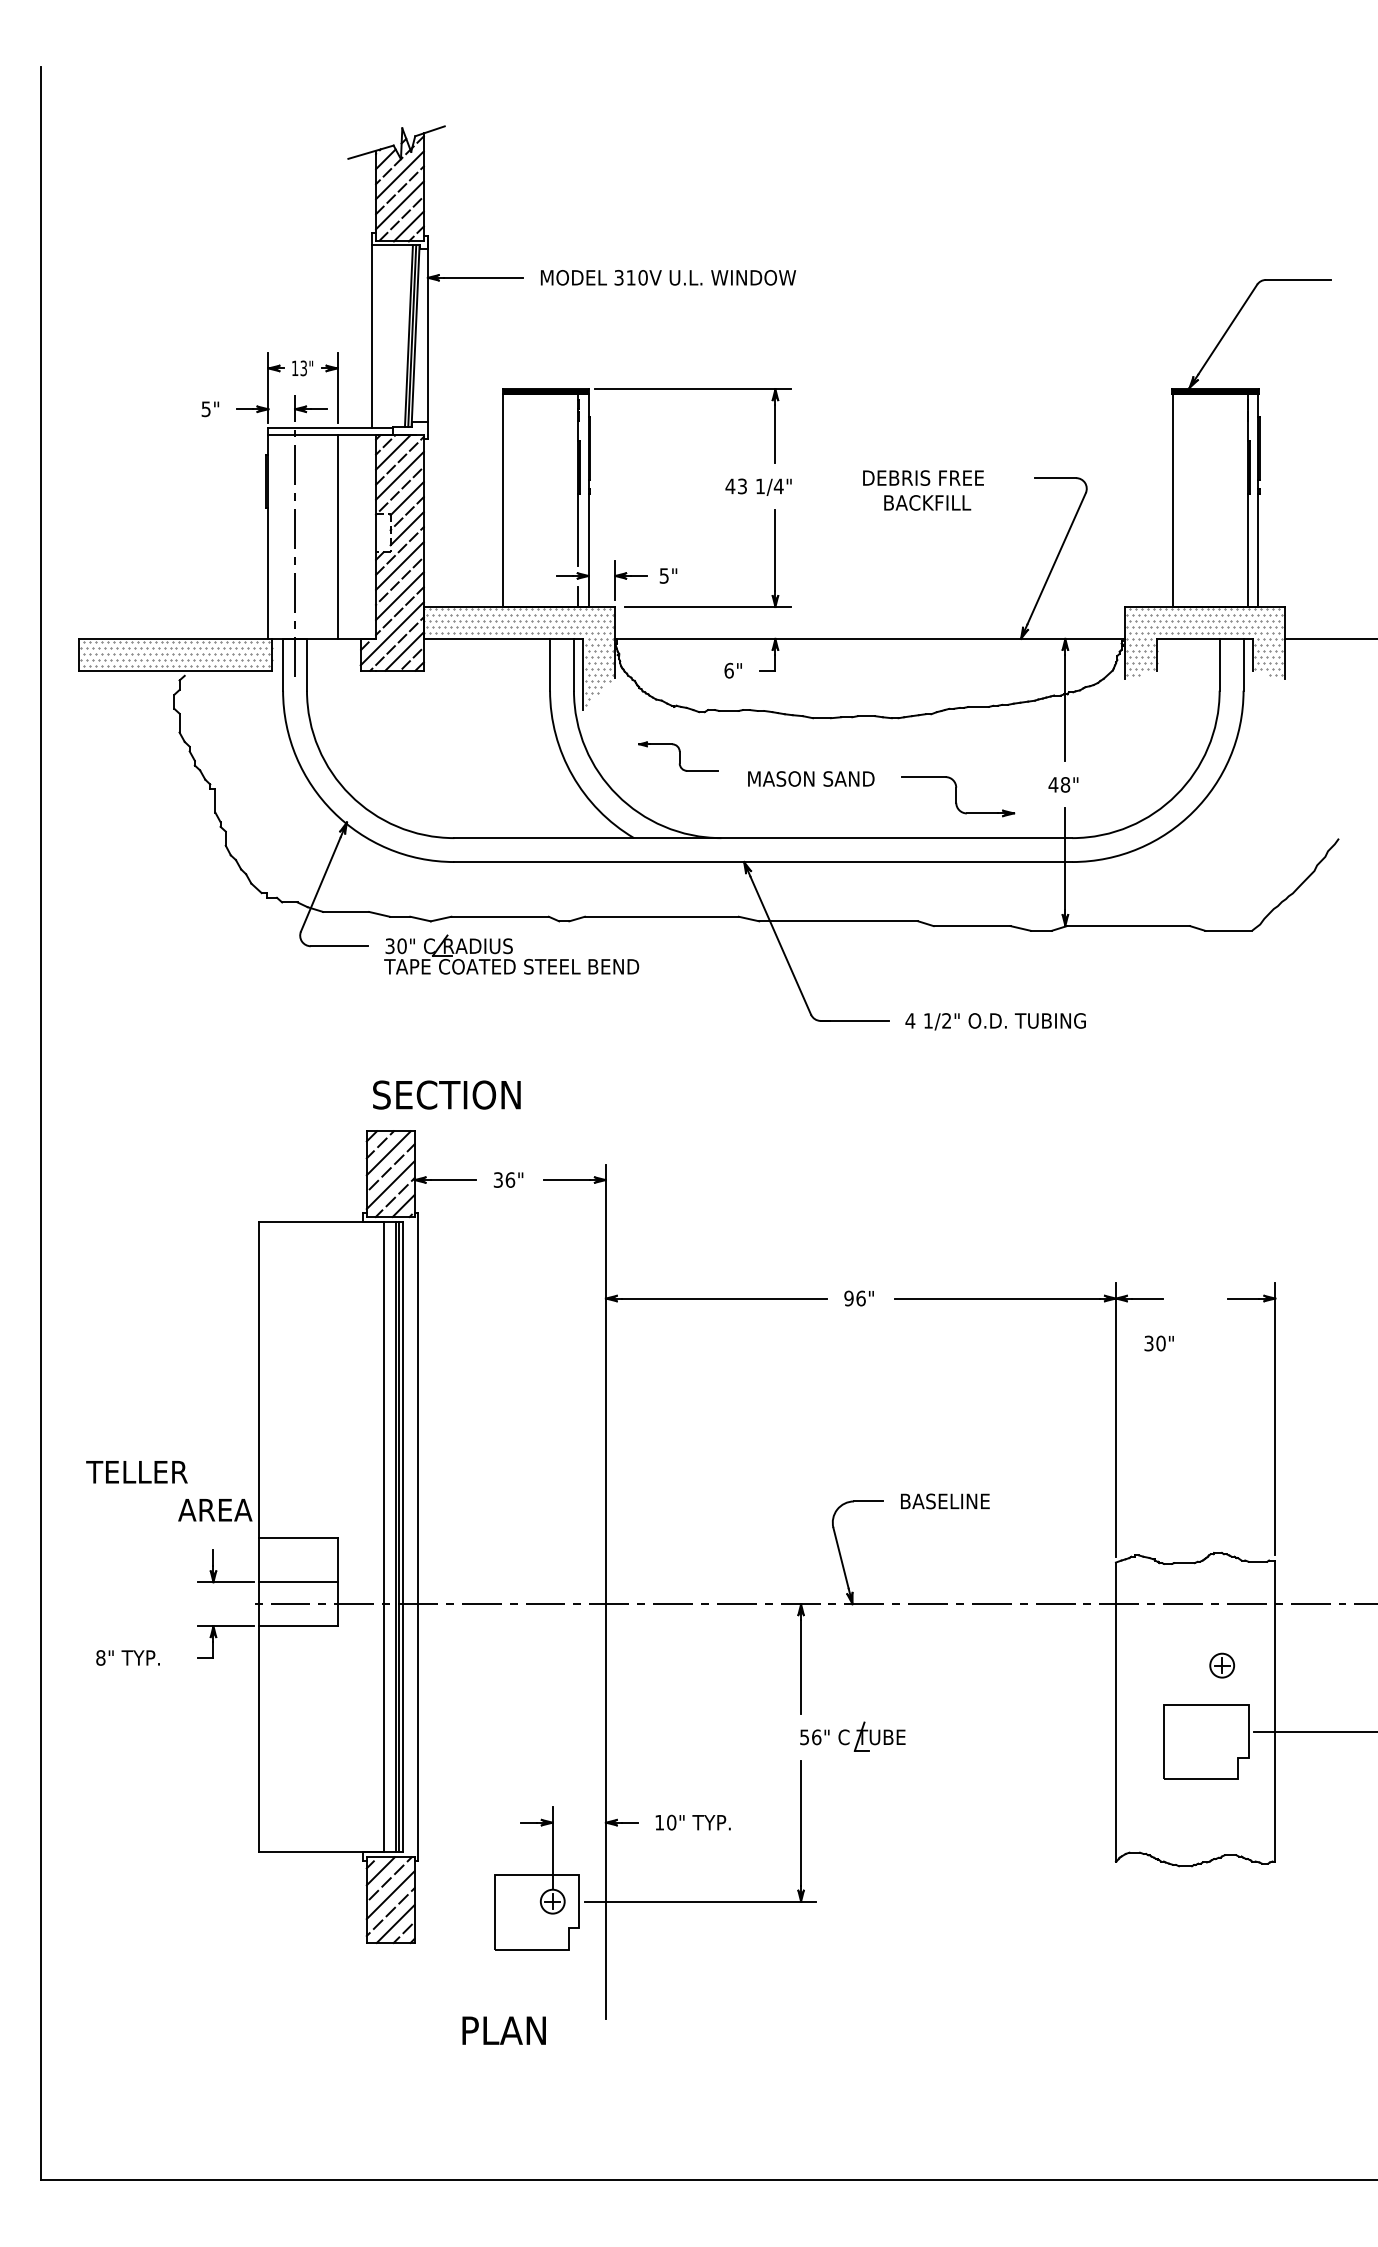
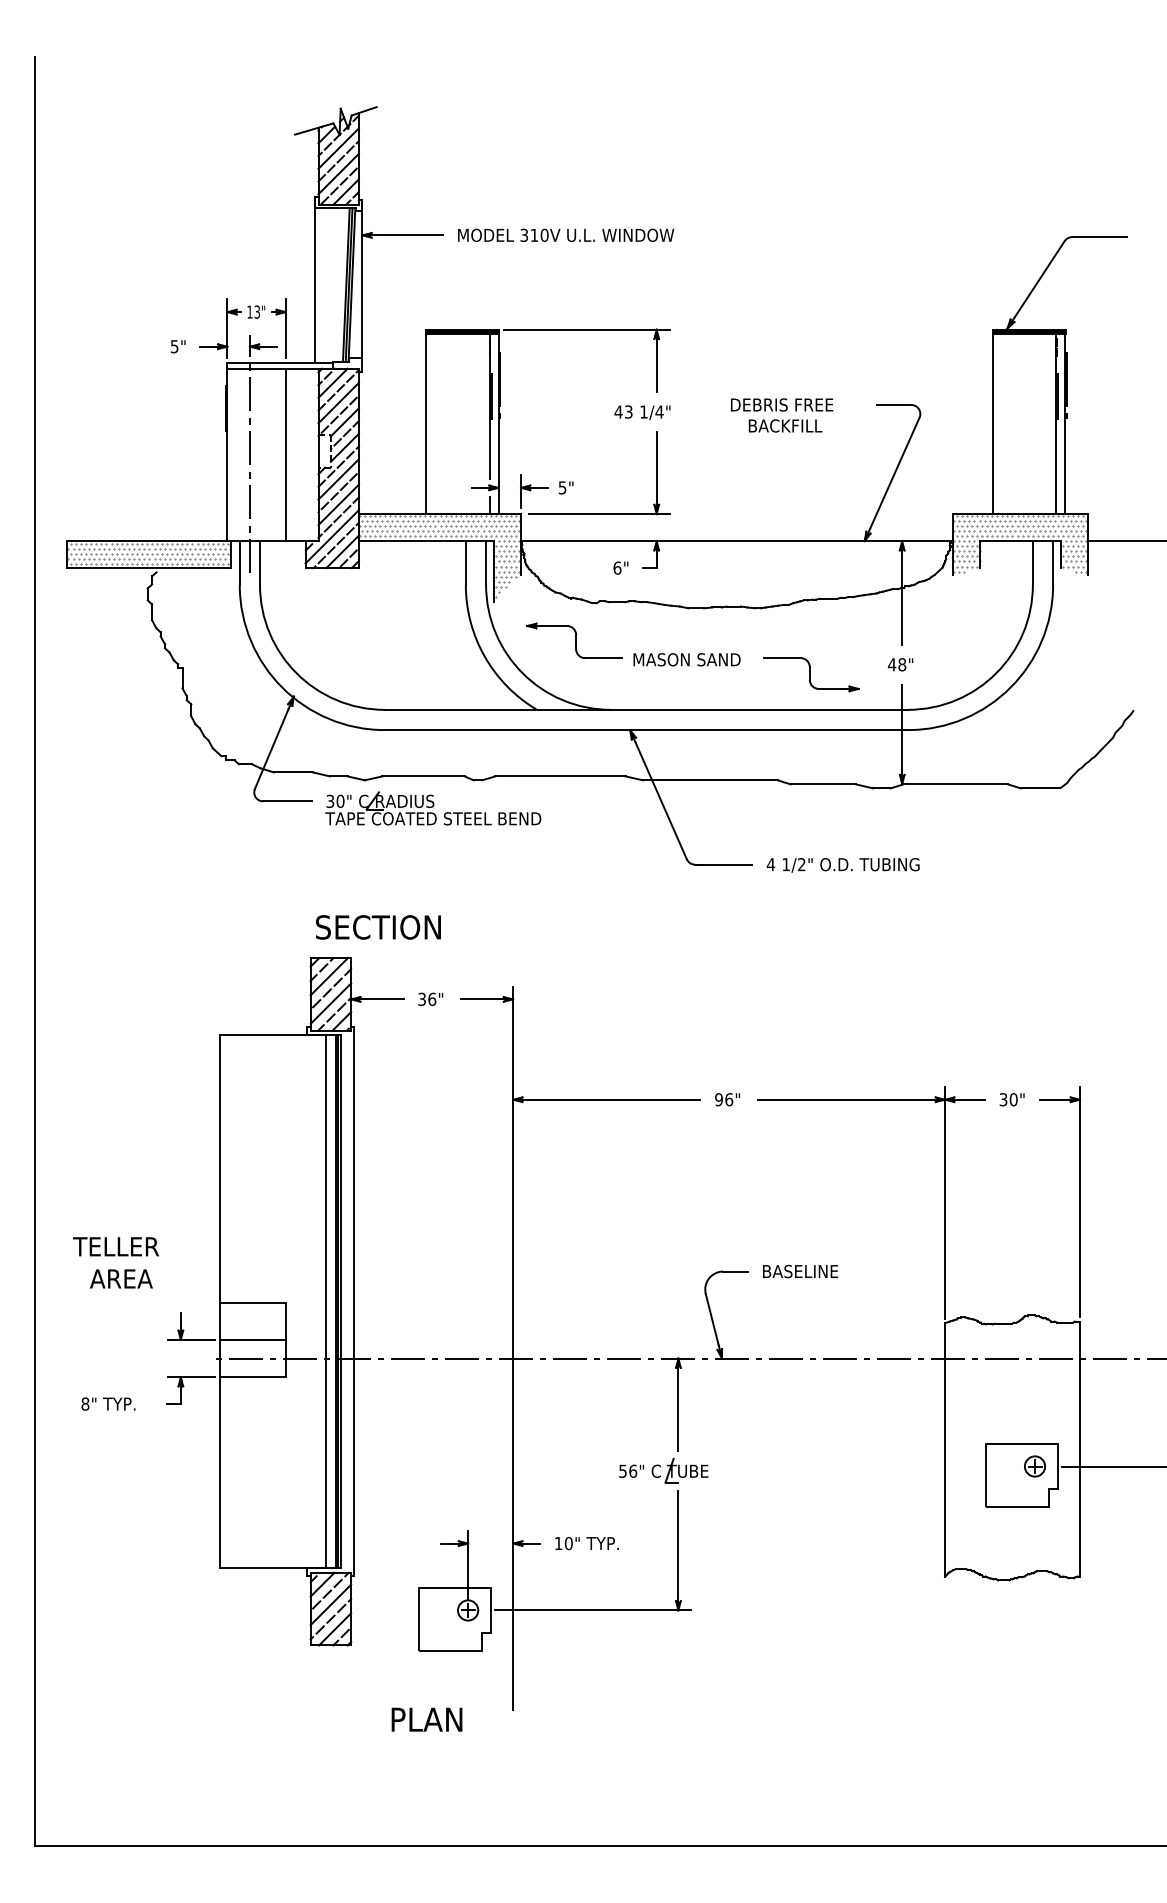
part: (678, 756) -> (574, 640), size x1.43
text: (1158, 1343) -> (1011, 1099), moved
text: (215, 1510) -> (121, 1279), moved
part: (1221, 1665) -> (1034, 1466), moved
part: (852, 1736) -> (663, 1470), moved

